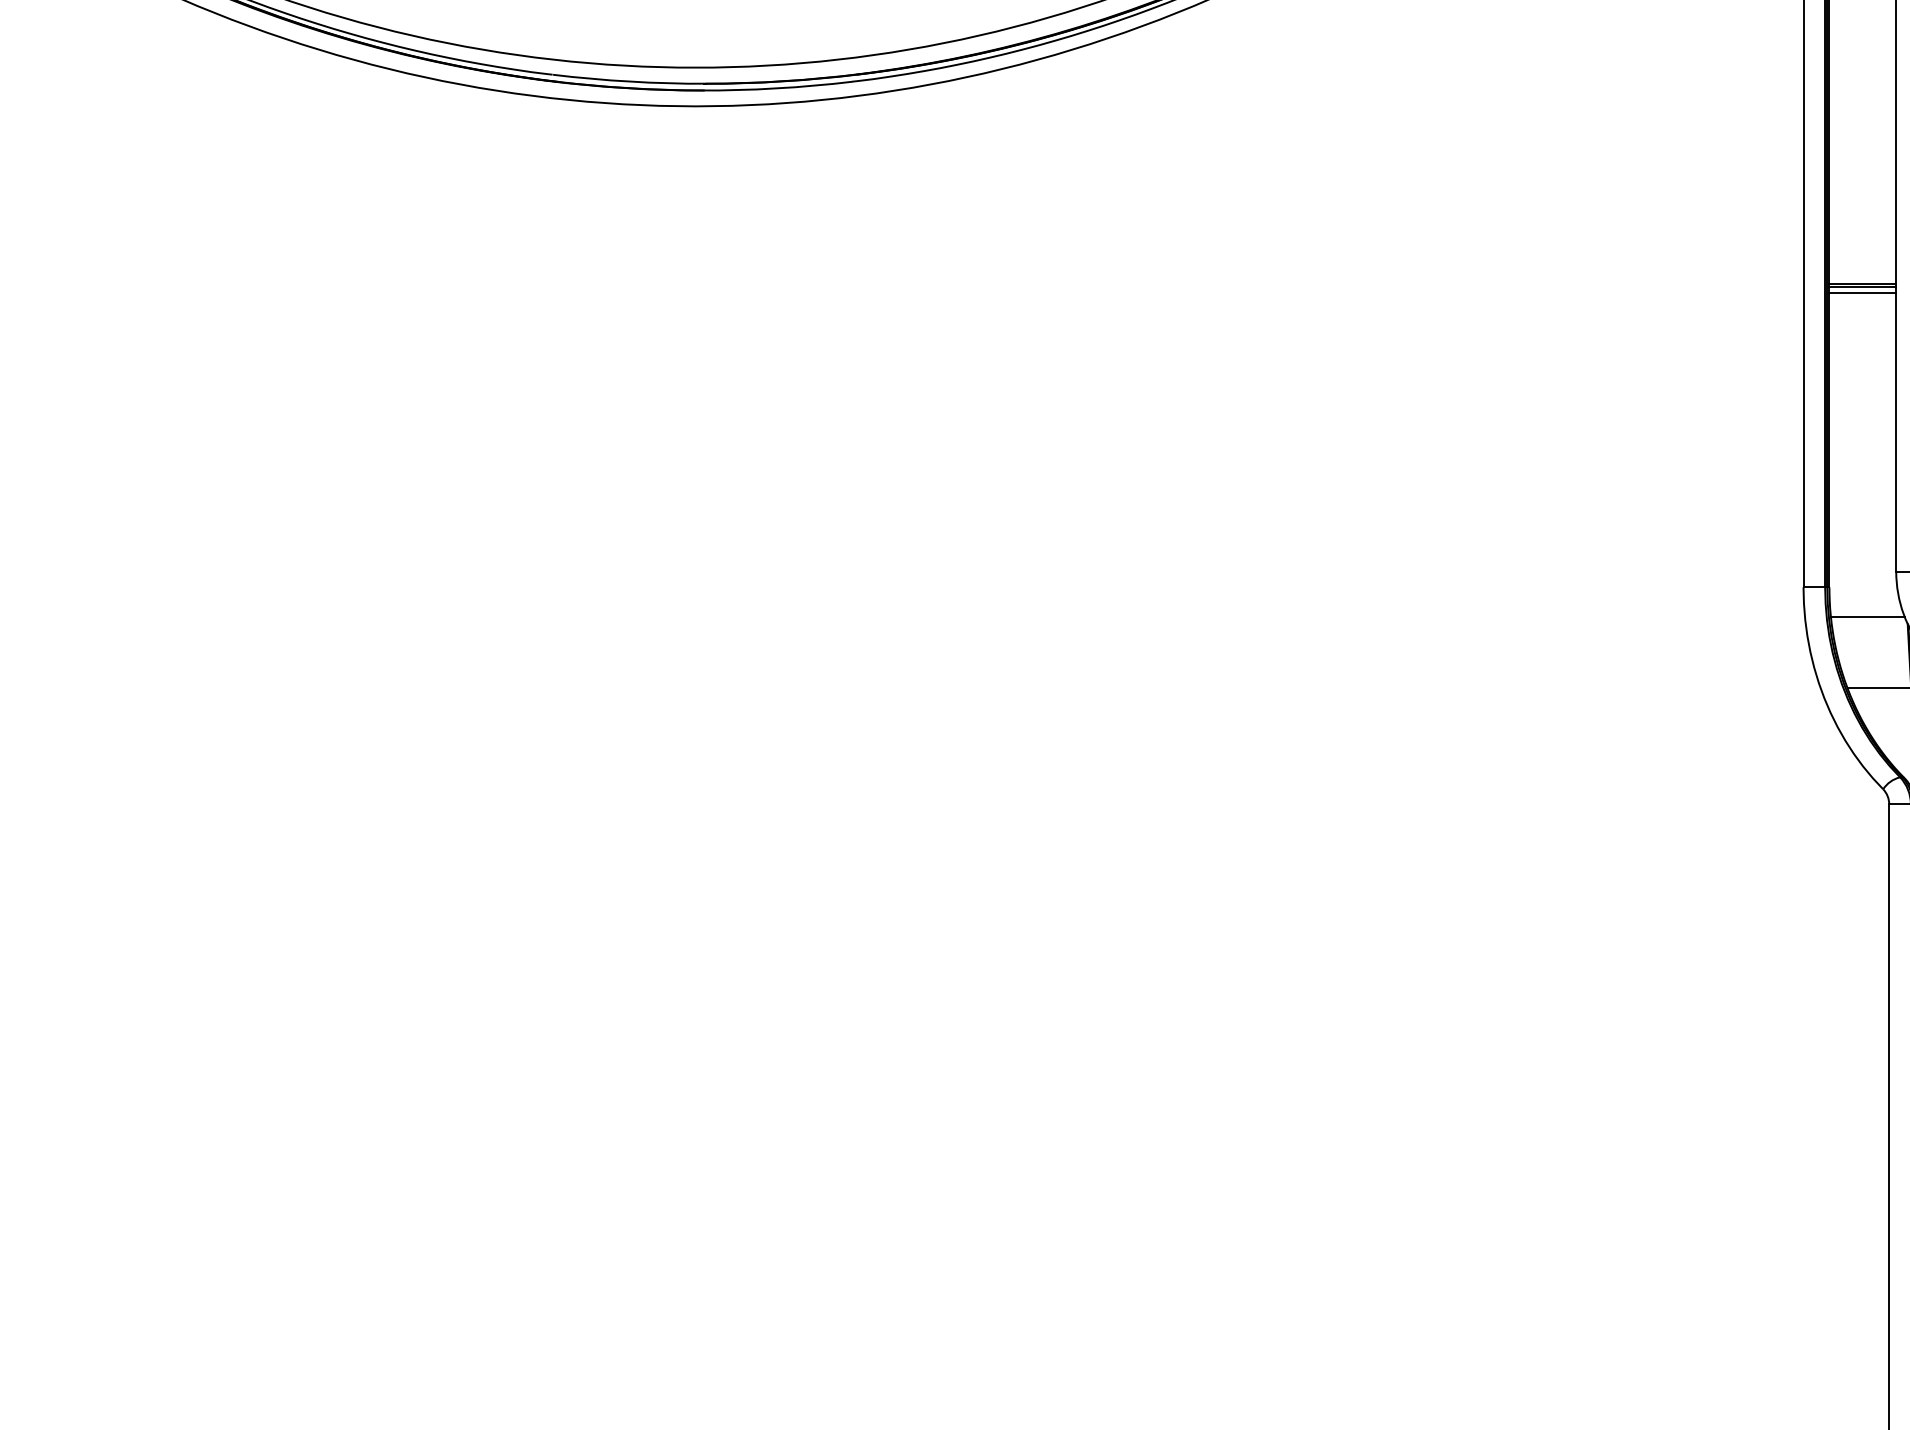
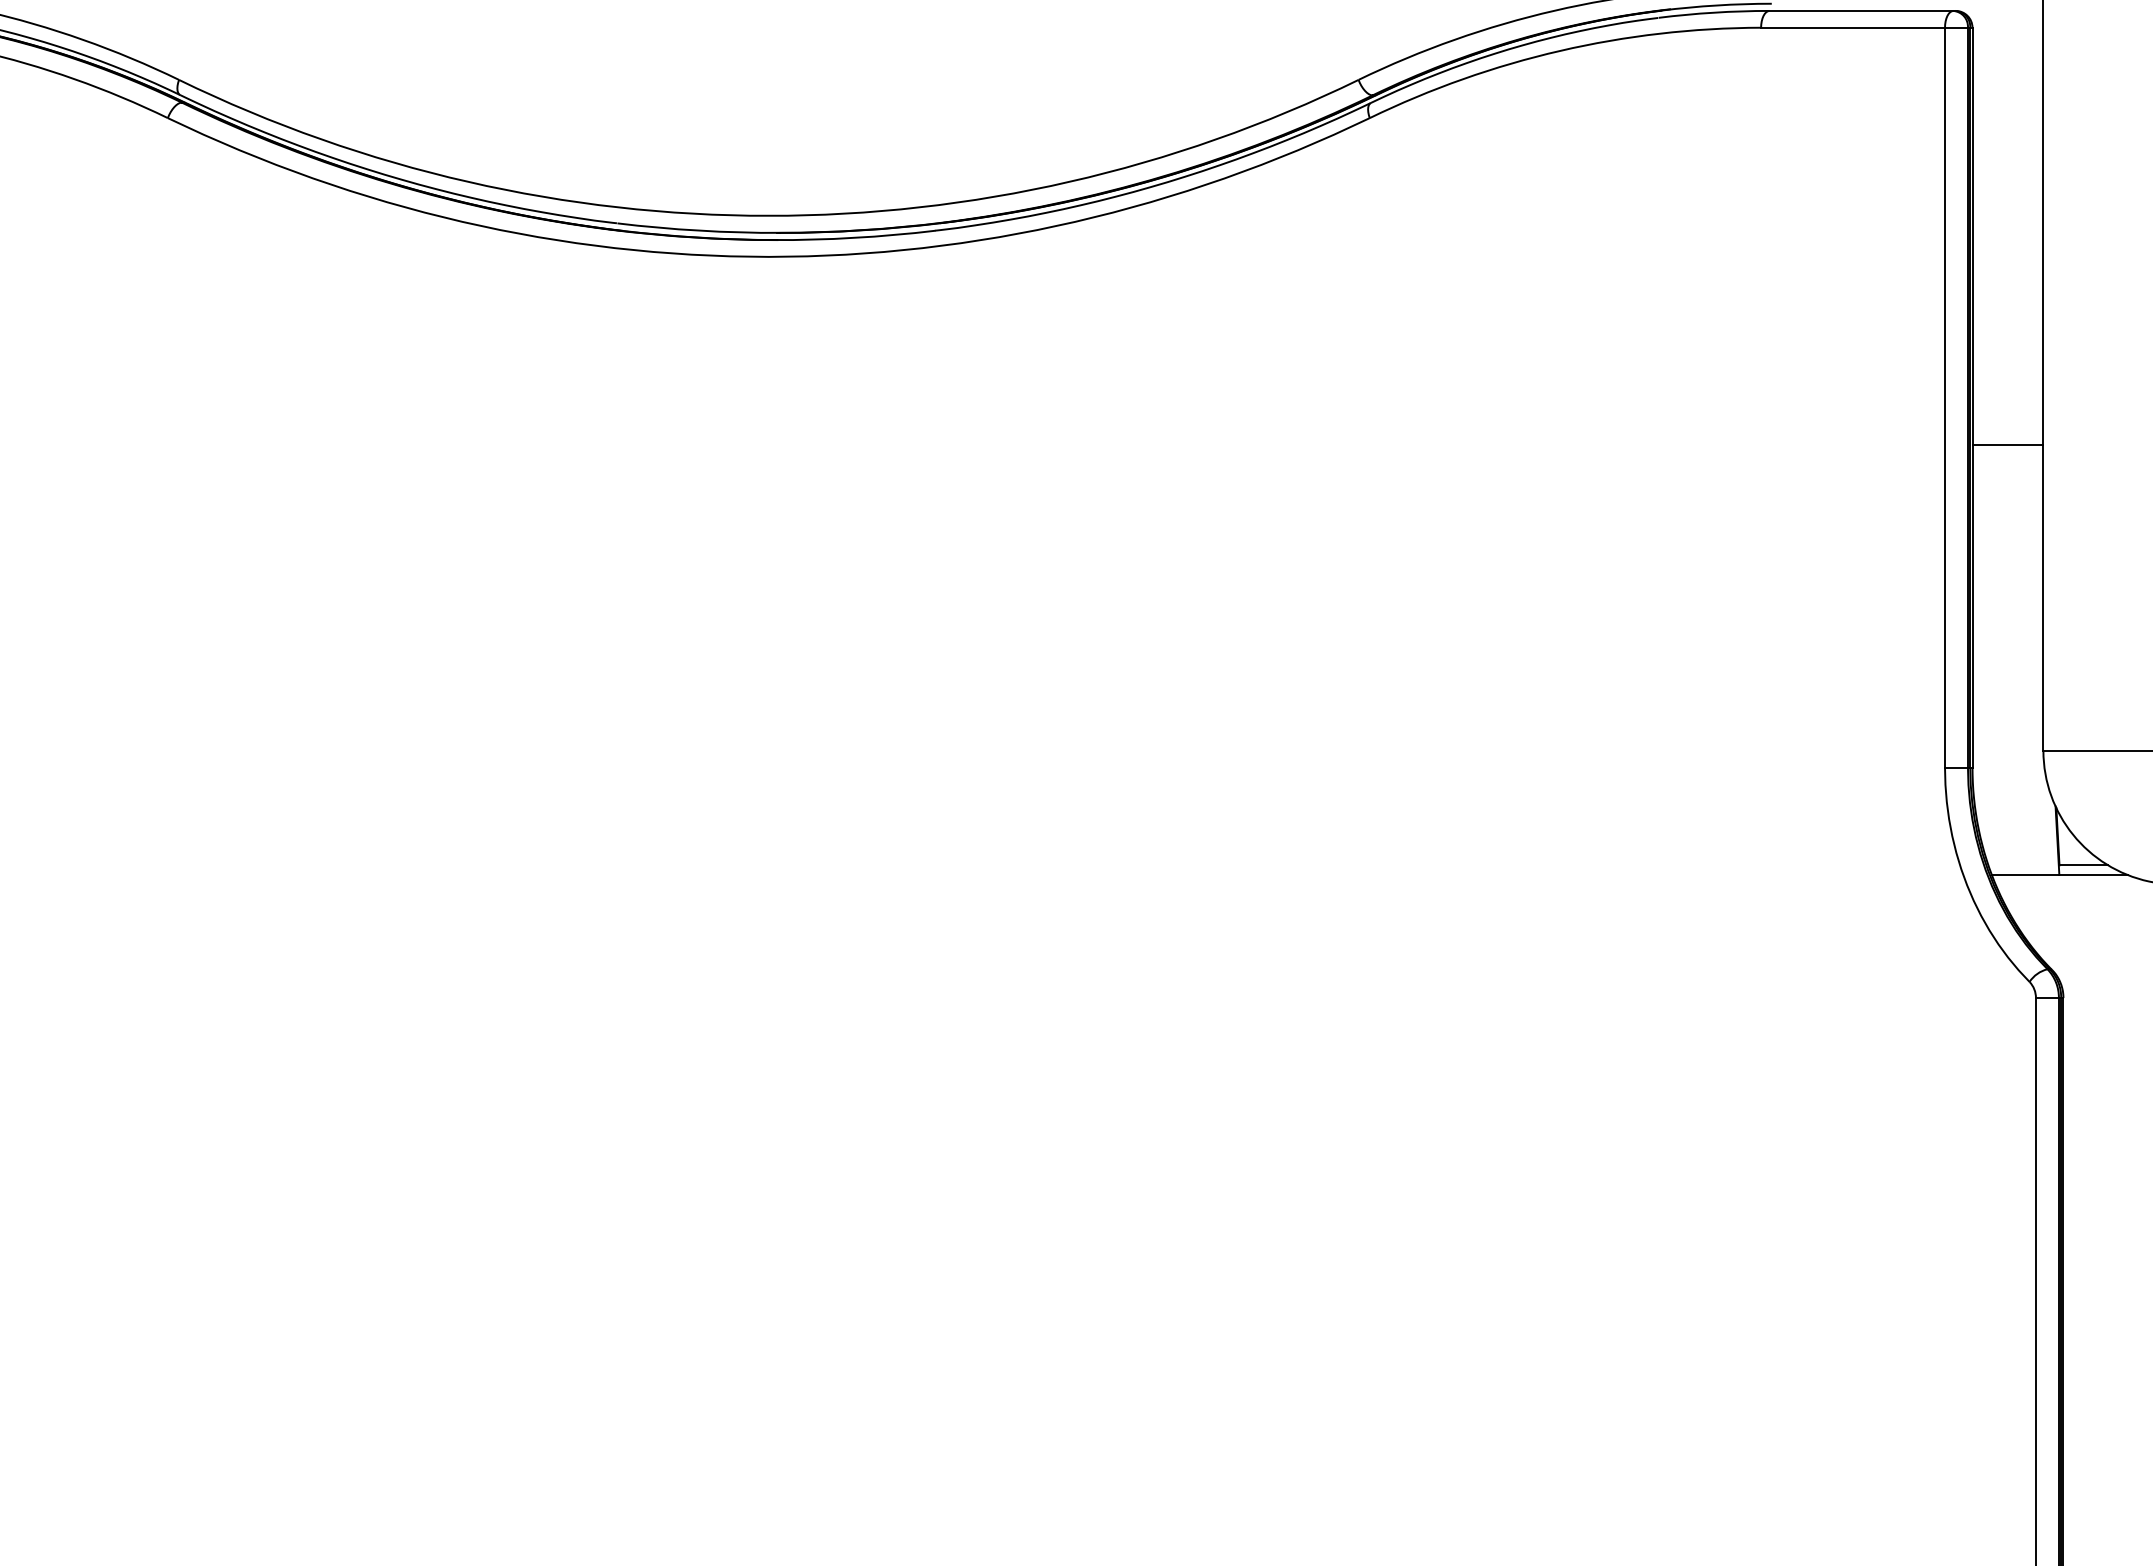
line: (1862, 287) -> (2007, 449), removed
line: (1862, 292) -> (2007, 454), removed
line: (1868, 616) -> (2013, 798), removed

